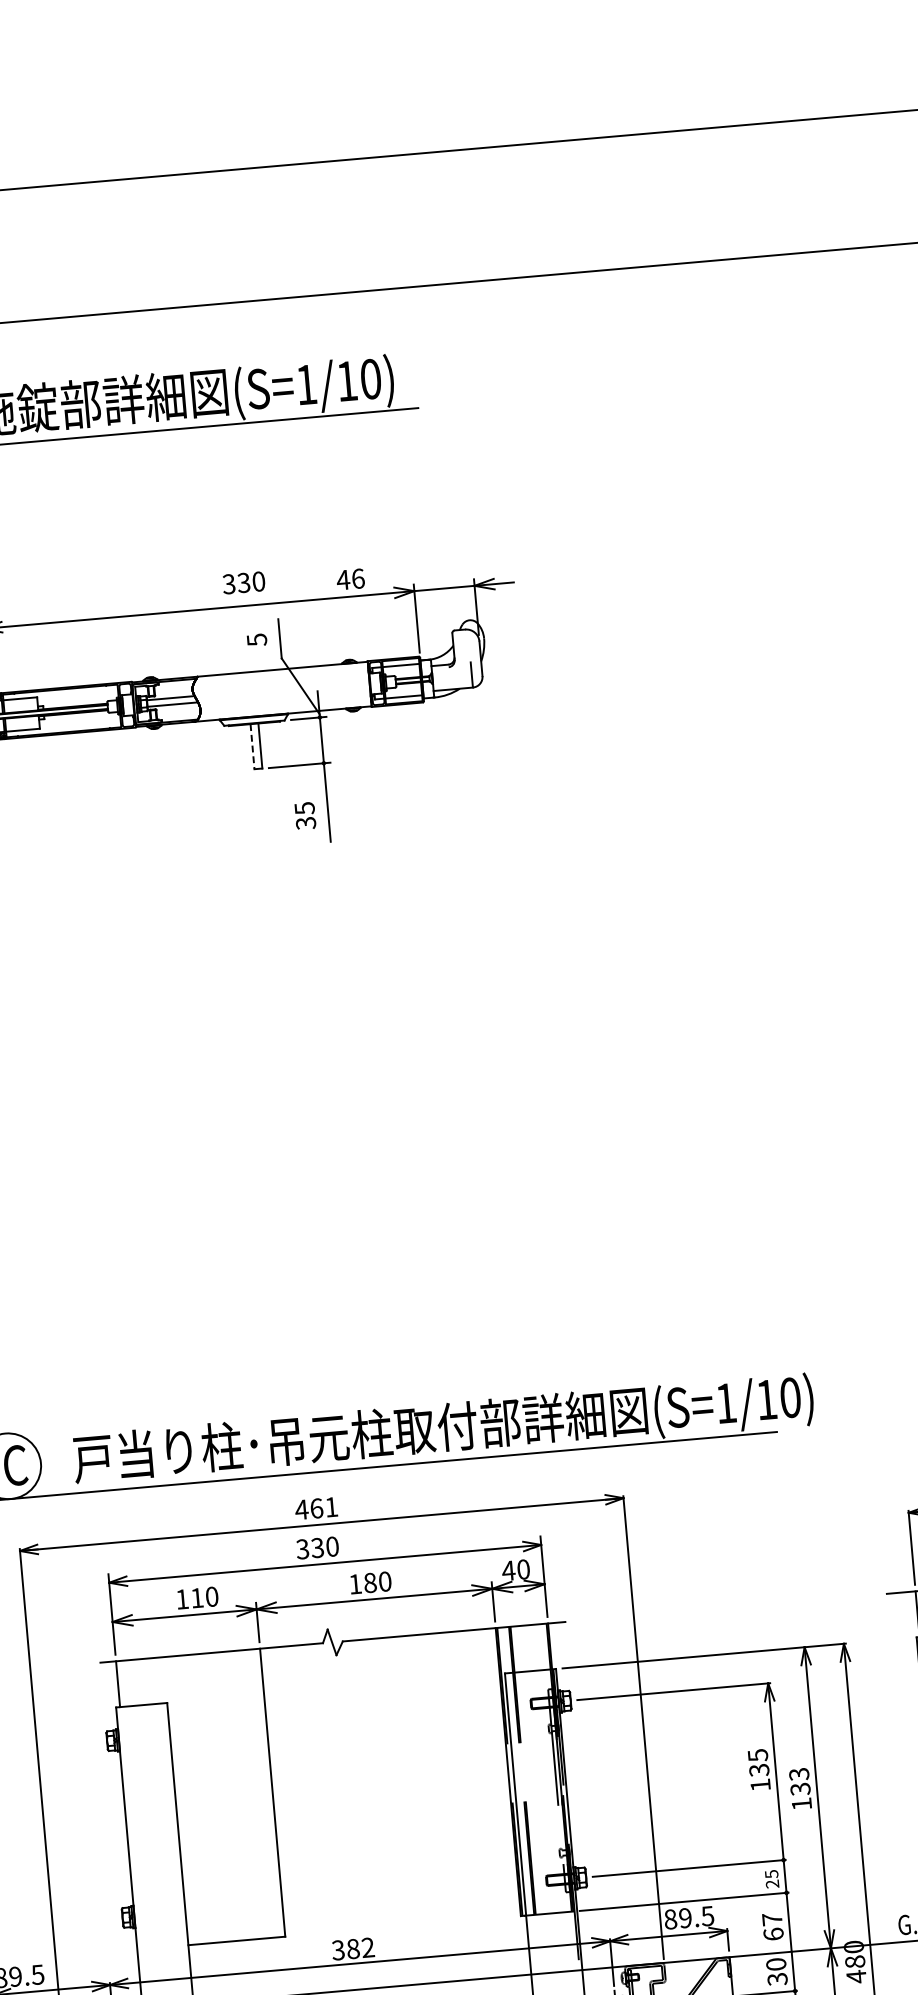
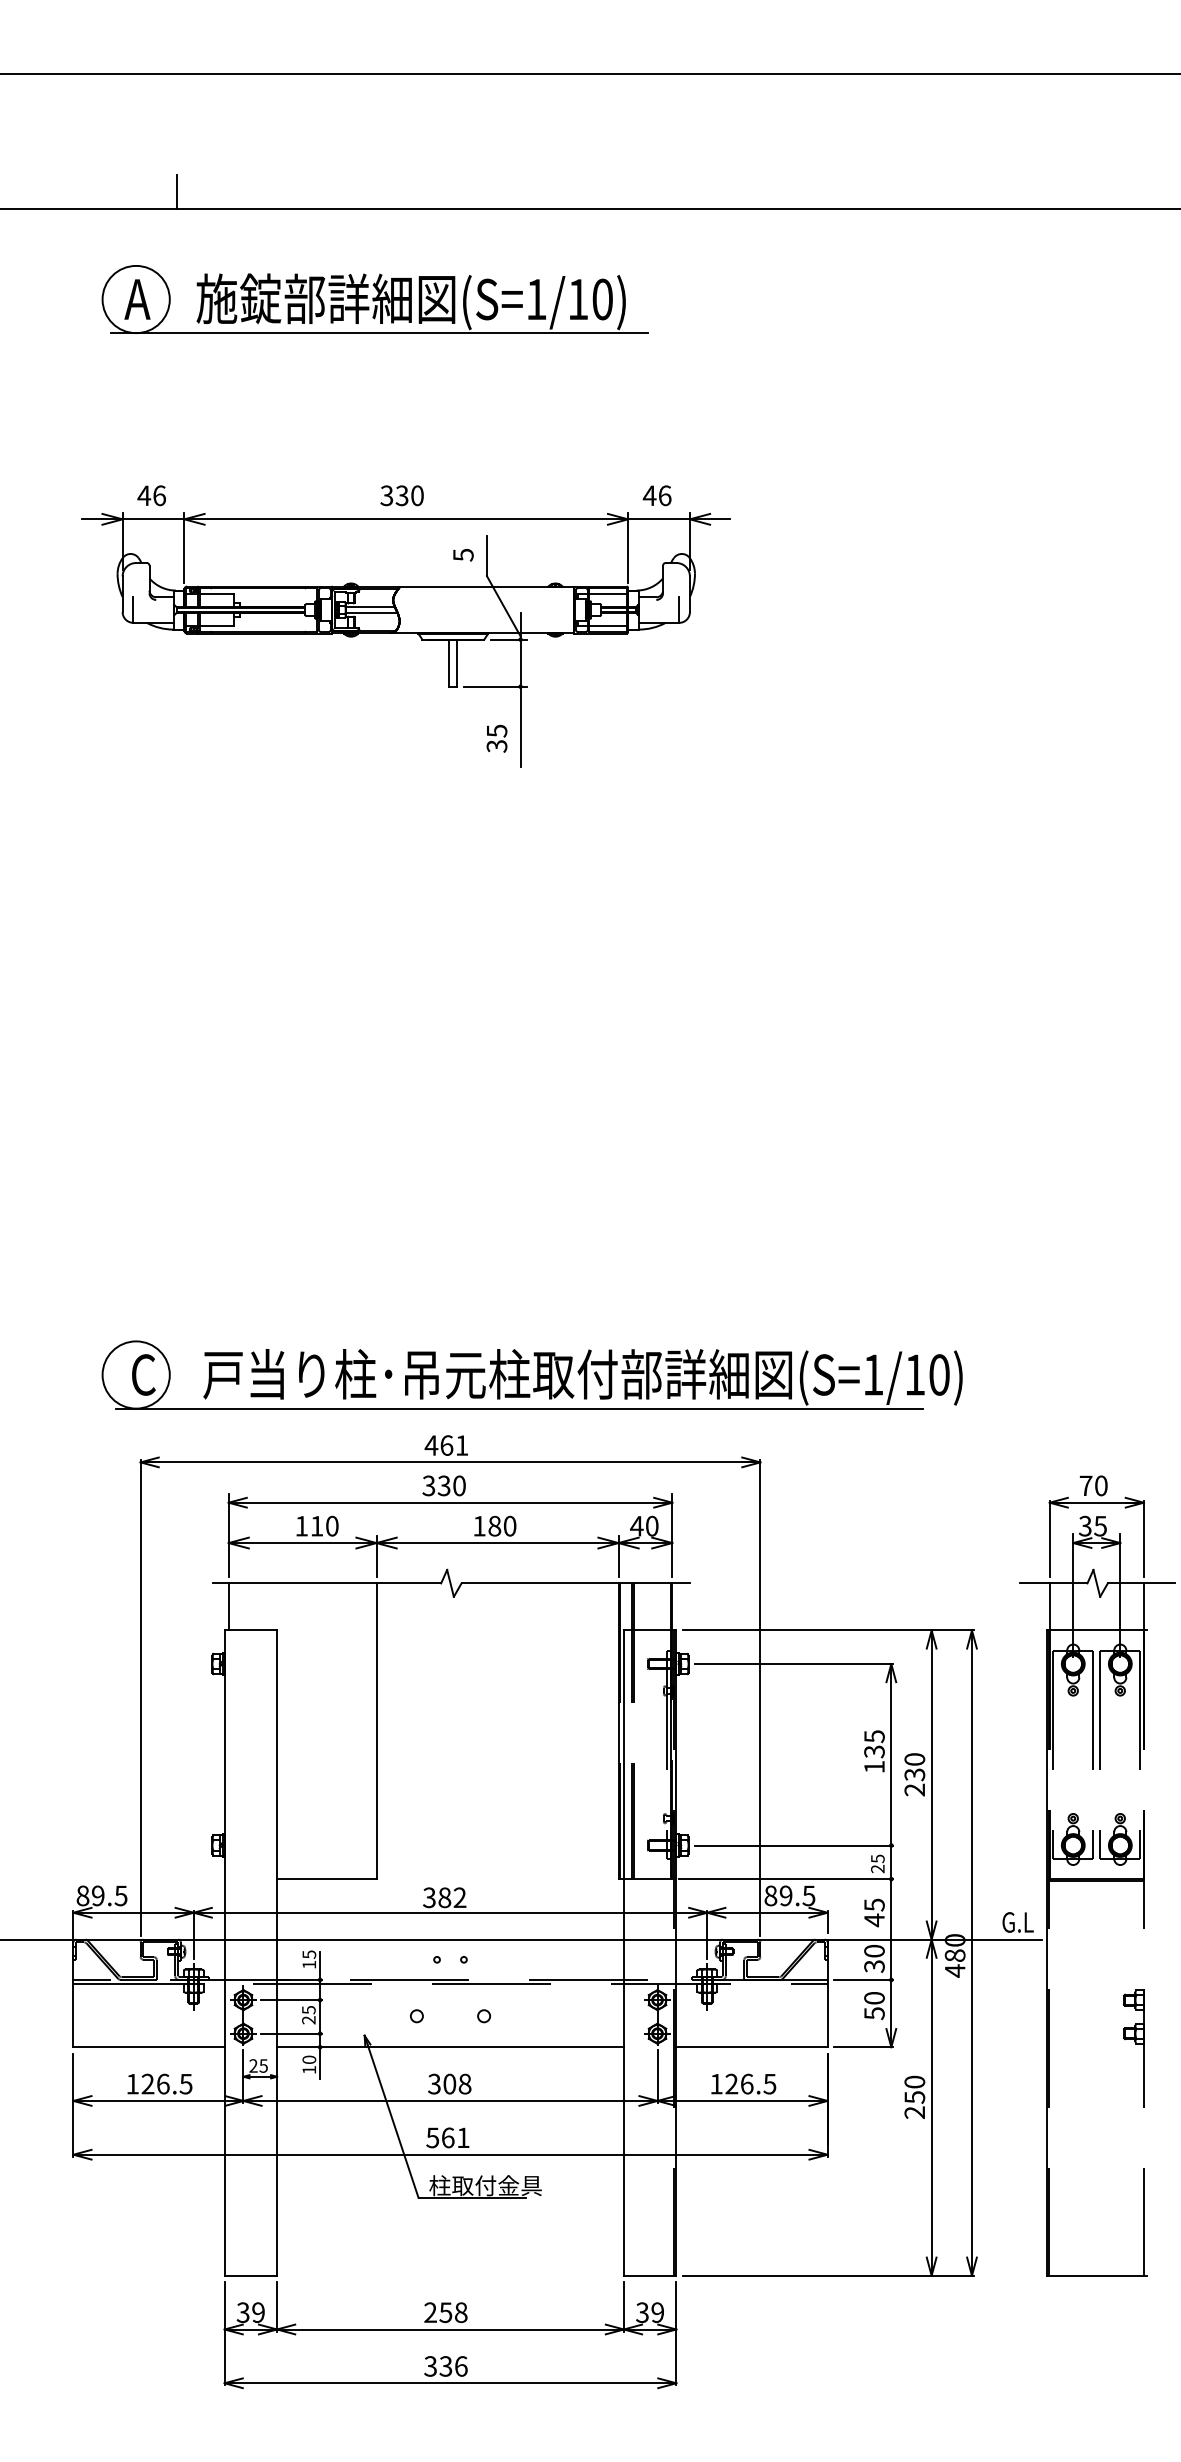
text: (349, 579) -> (656, 495), moved
text: (243, 582) -> (401, 495), moved
line: (252, 746) -> (449, 663), dashed -> solid
text: (800, 1788) -> (914, 1774), 133 -> 230
text: (772, 1926) -> (874, 1912), 67 -> 45

